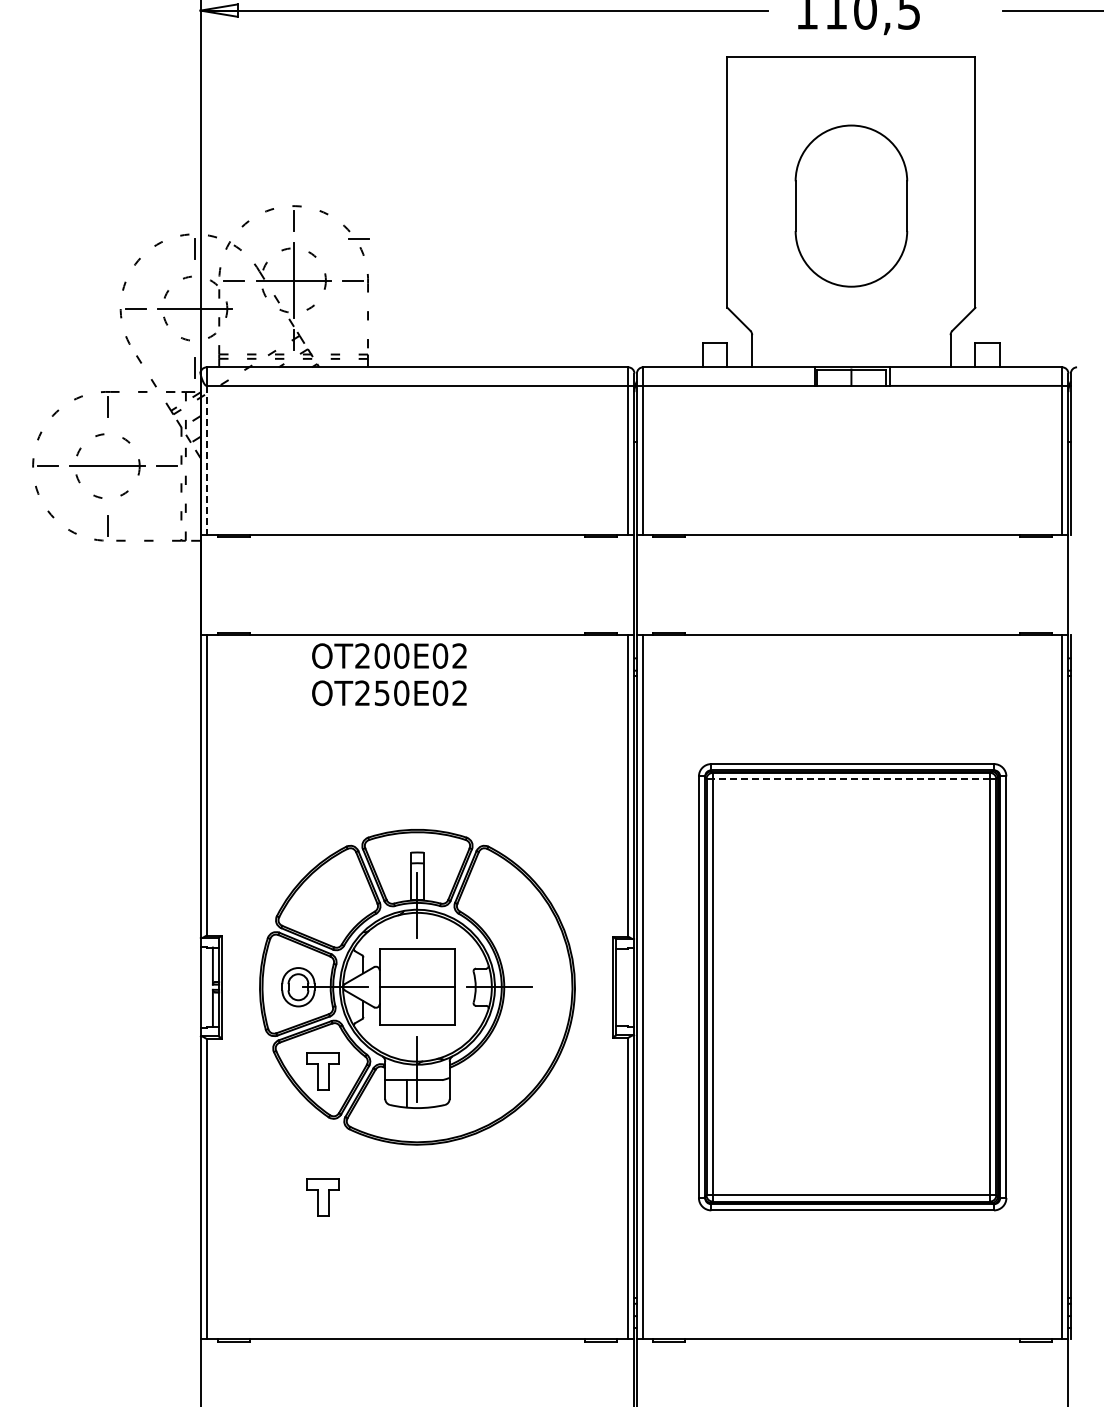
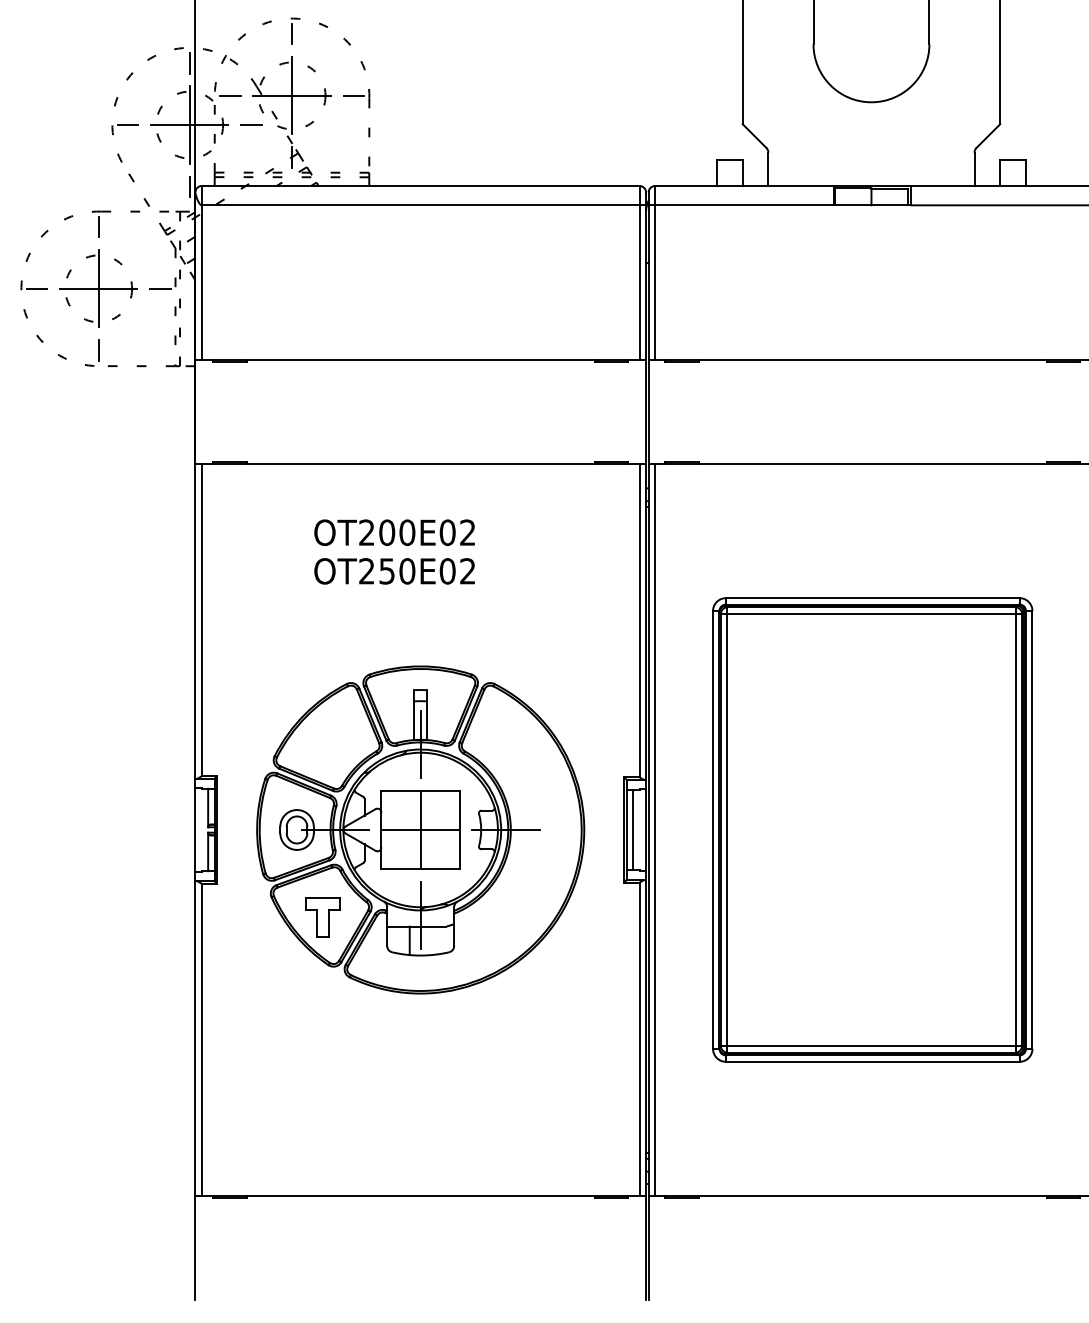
line: (358, 238) -> (251, 124), moved
line: (195, 308) -> (190, 124), added
line: (206, 460) -> (201, 282), dashed -> solid
line: (107, 466) -> (98, 289), added
text: (389, 674) -> (394, 551), moved
line: (851, 779) -> (871, 614), dashed -> solid
line: (622, 986) -> (633, 829), added
line: (417, 987) -> (420, 830), added
part: (322, 1197) -> (322, 1048), removed

